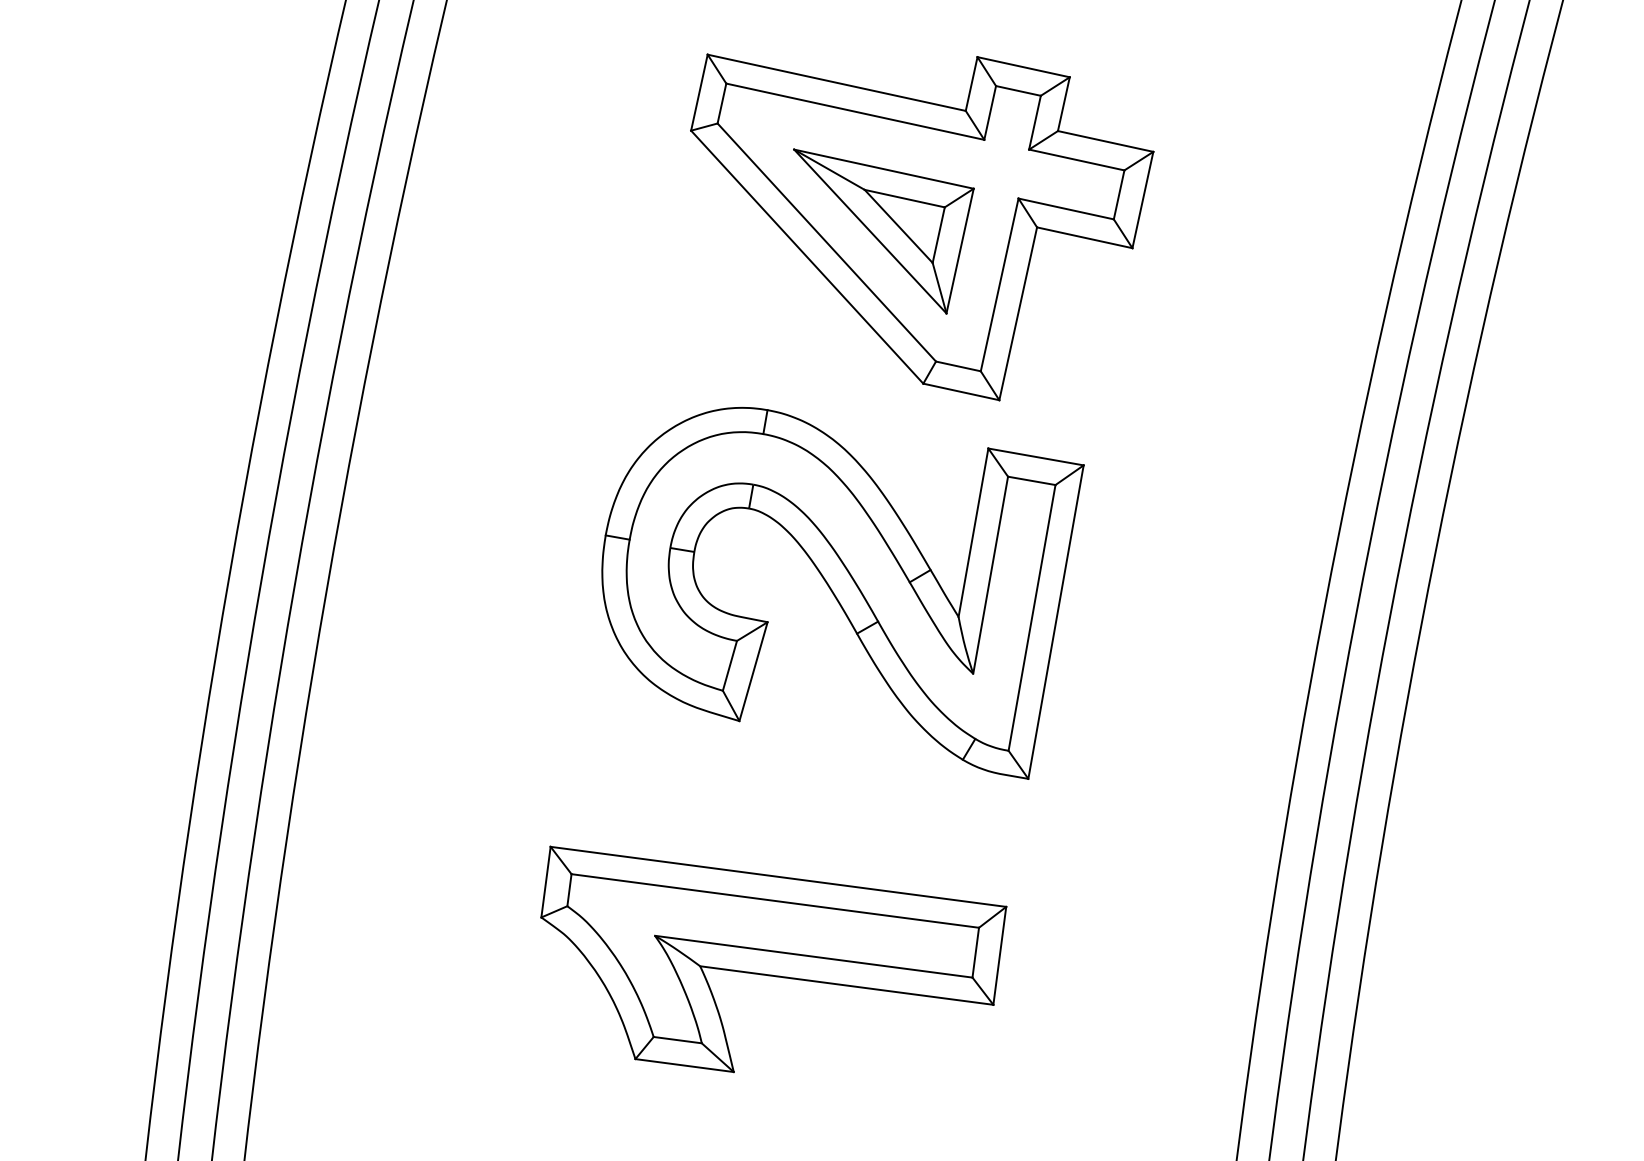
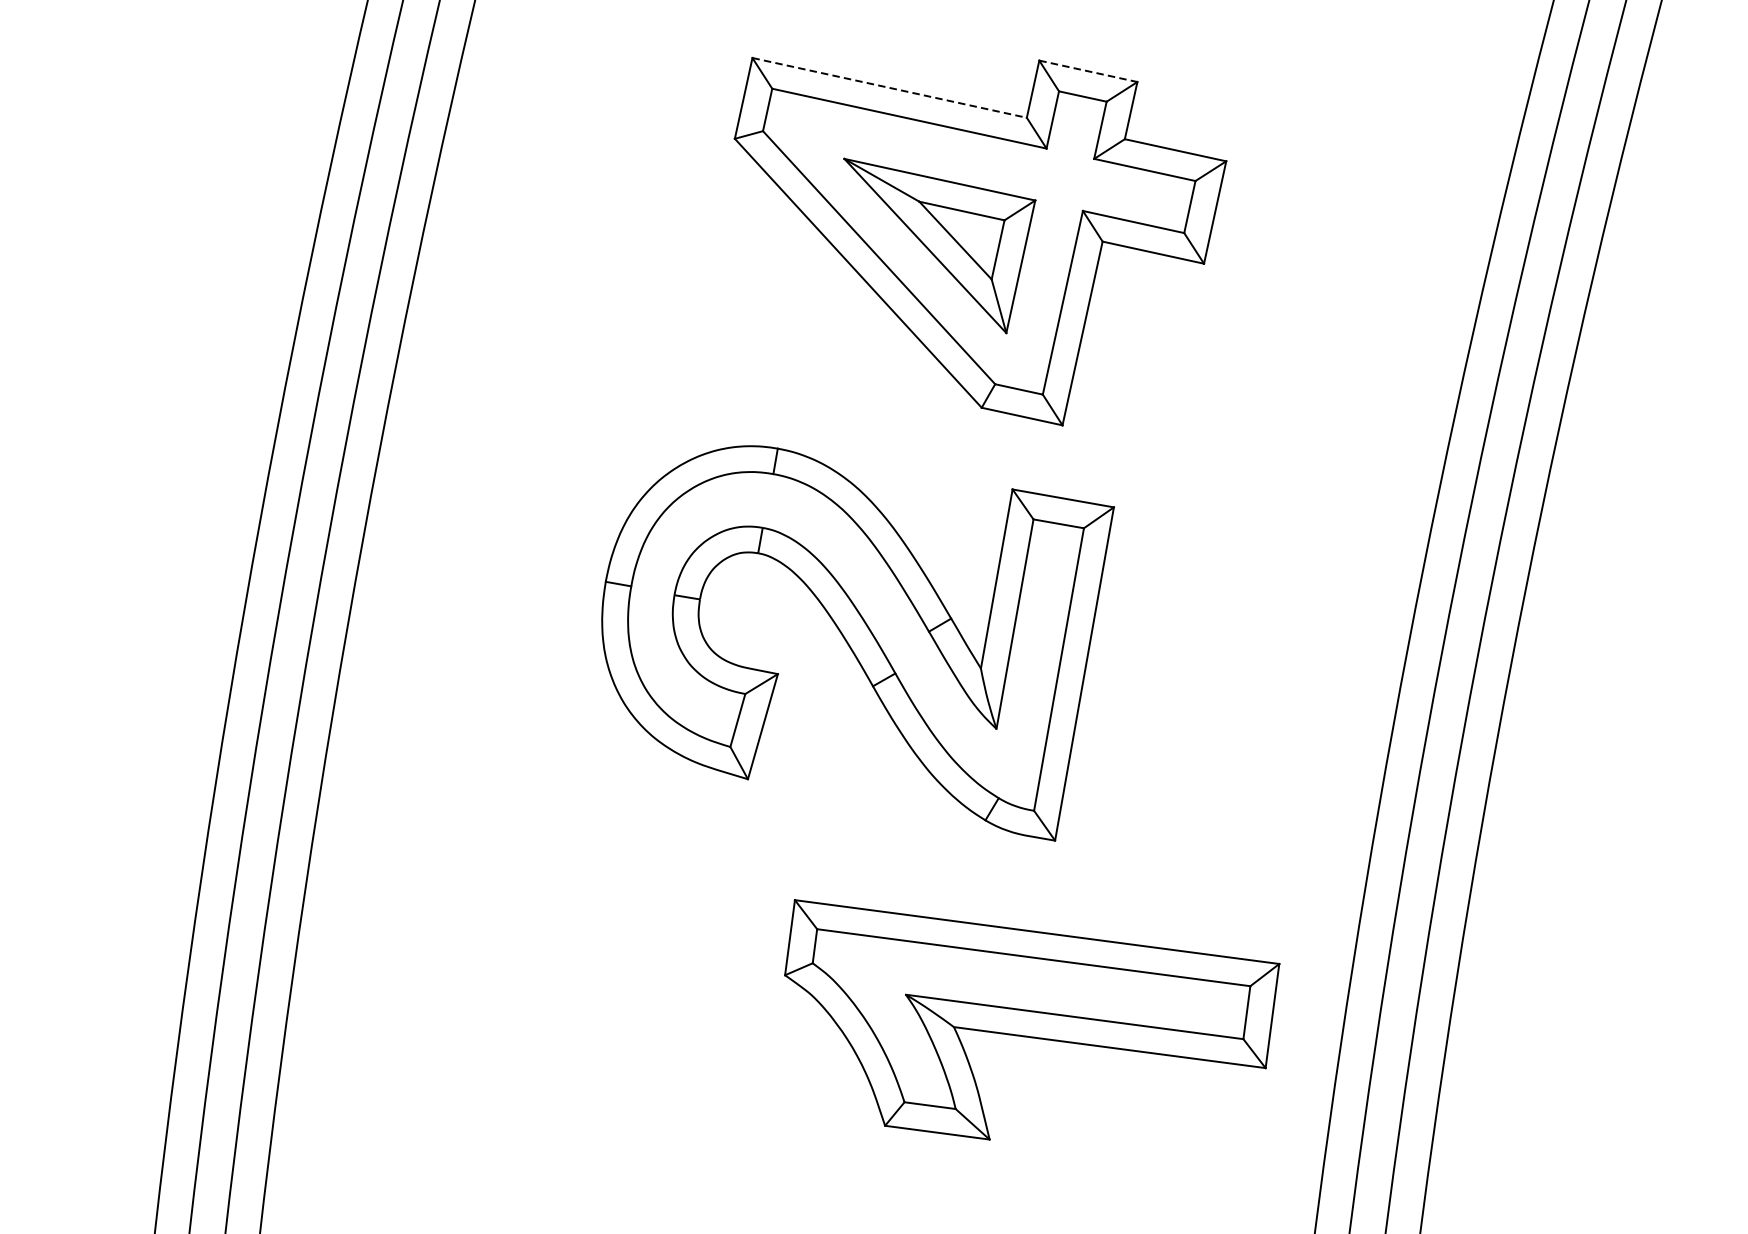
line: (1024, 67) -> (1089, 71), solid -> dashed
line: (837, 82) -> (890, 87), solid -> dashed
part: (842, 593) -> (857, 643), moved
part: (773, 959) -> (1031, 1019), moved

